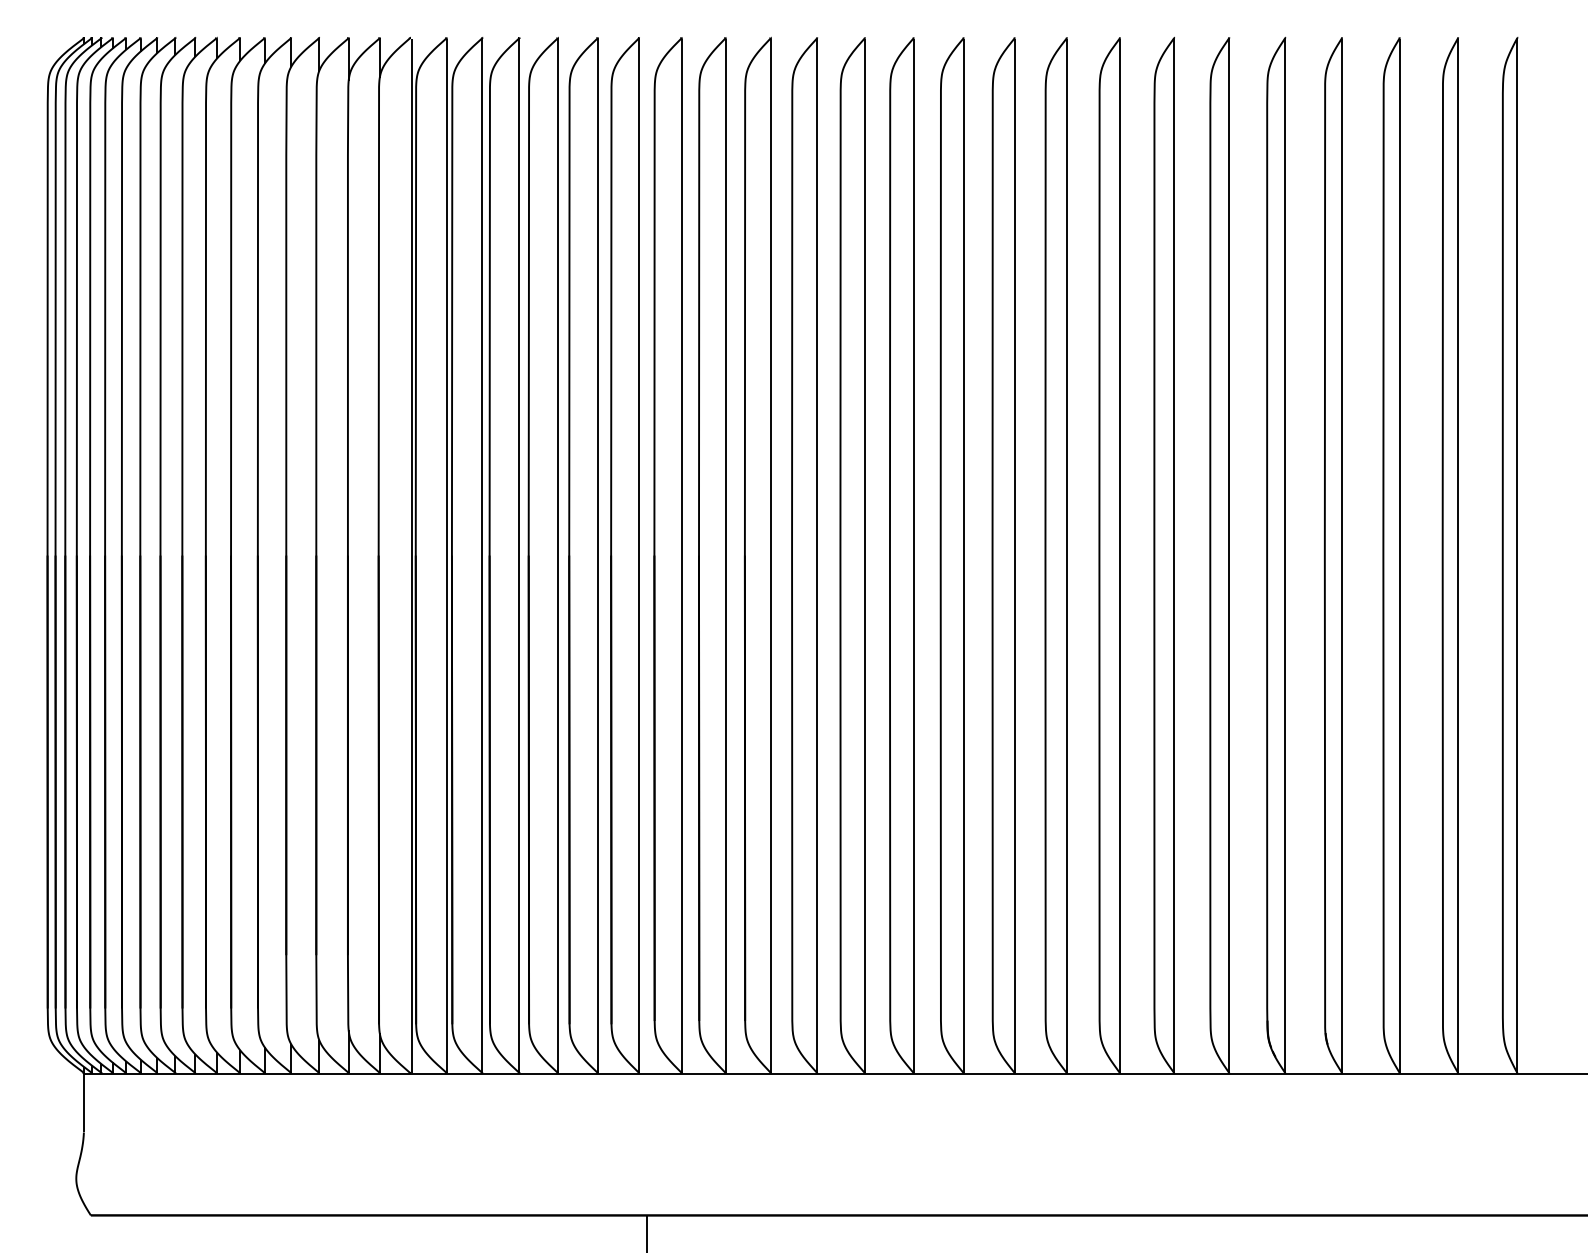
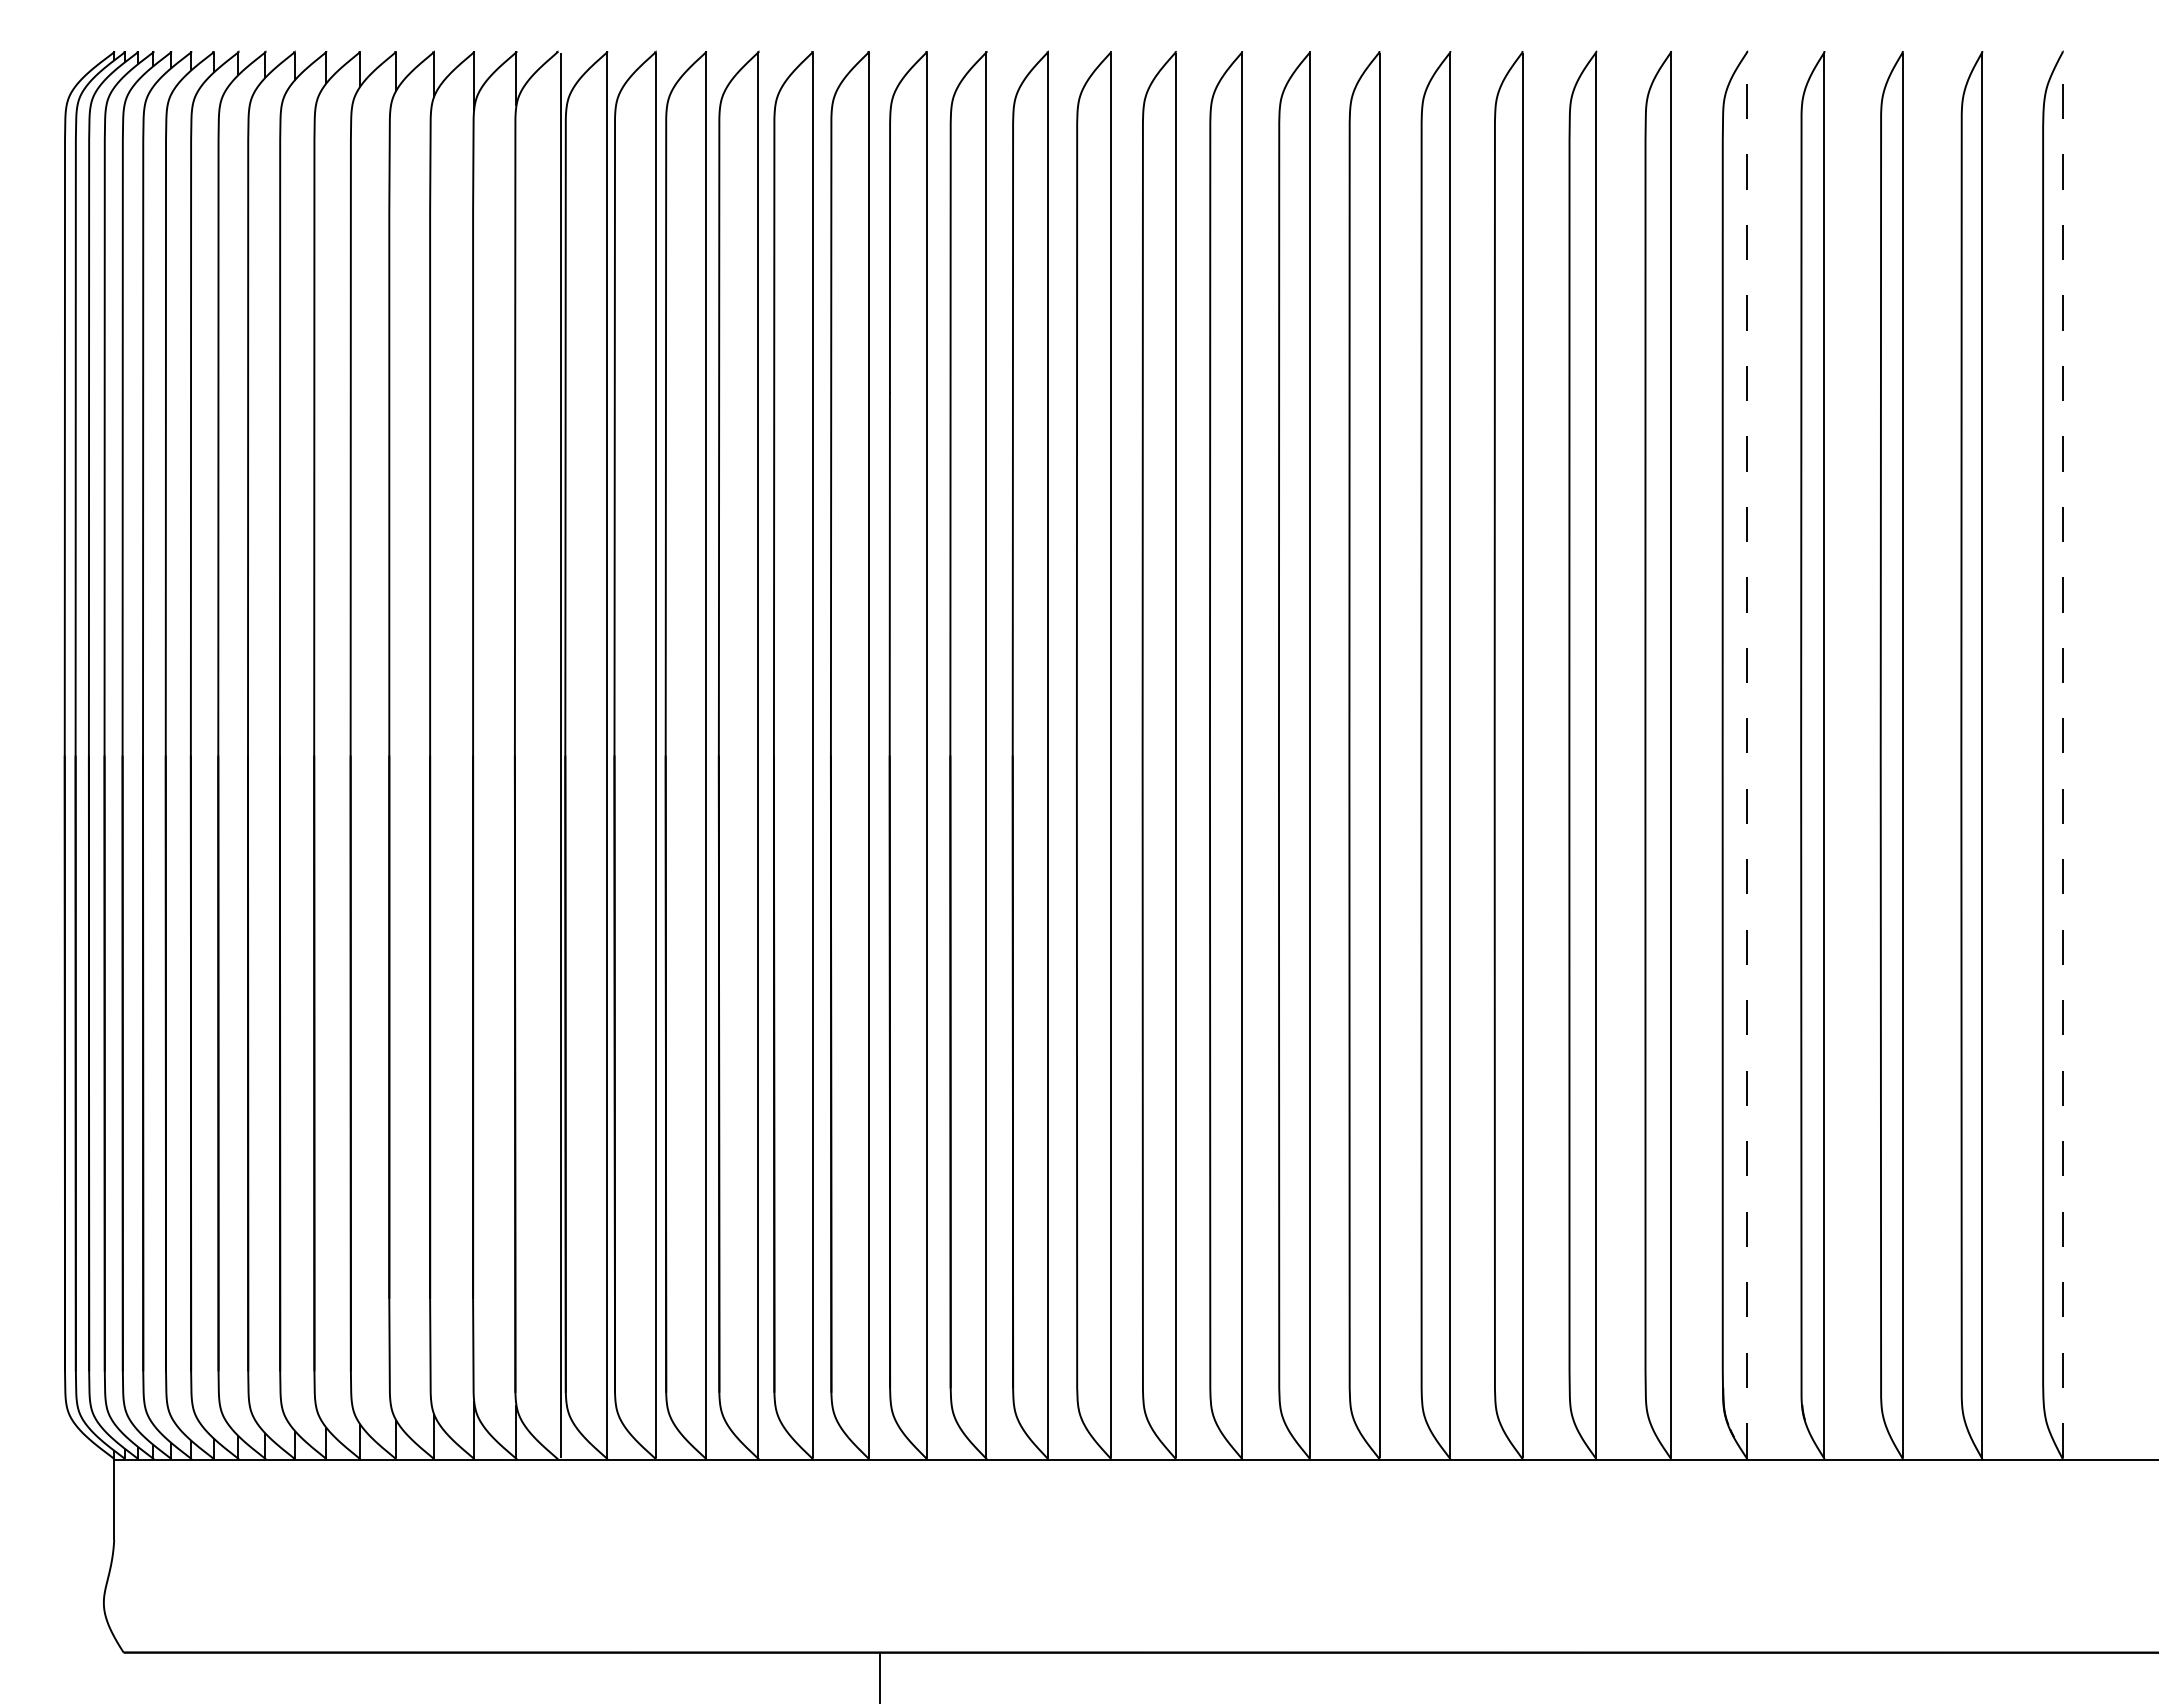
line: (1285, 555) -> (1747, 755), solid -> dashed
line: (1517, 555) -> (2062, 755), solid -> dashed

